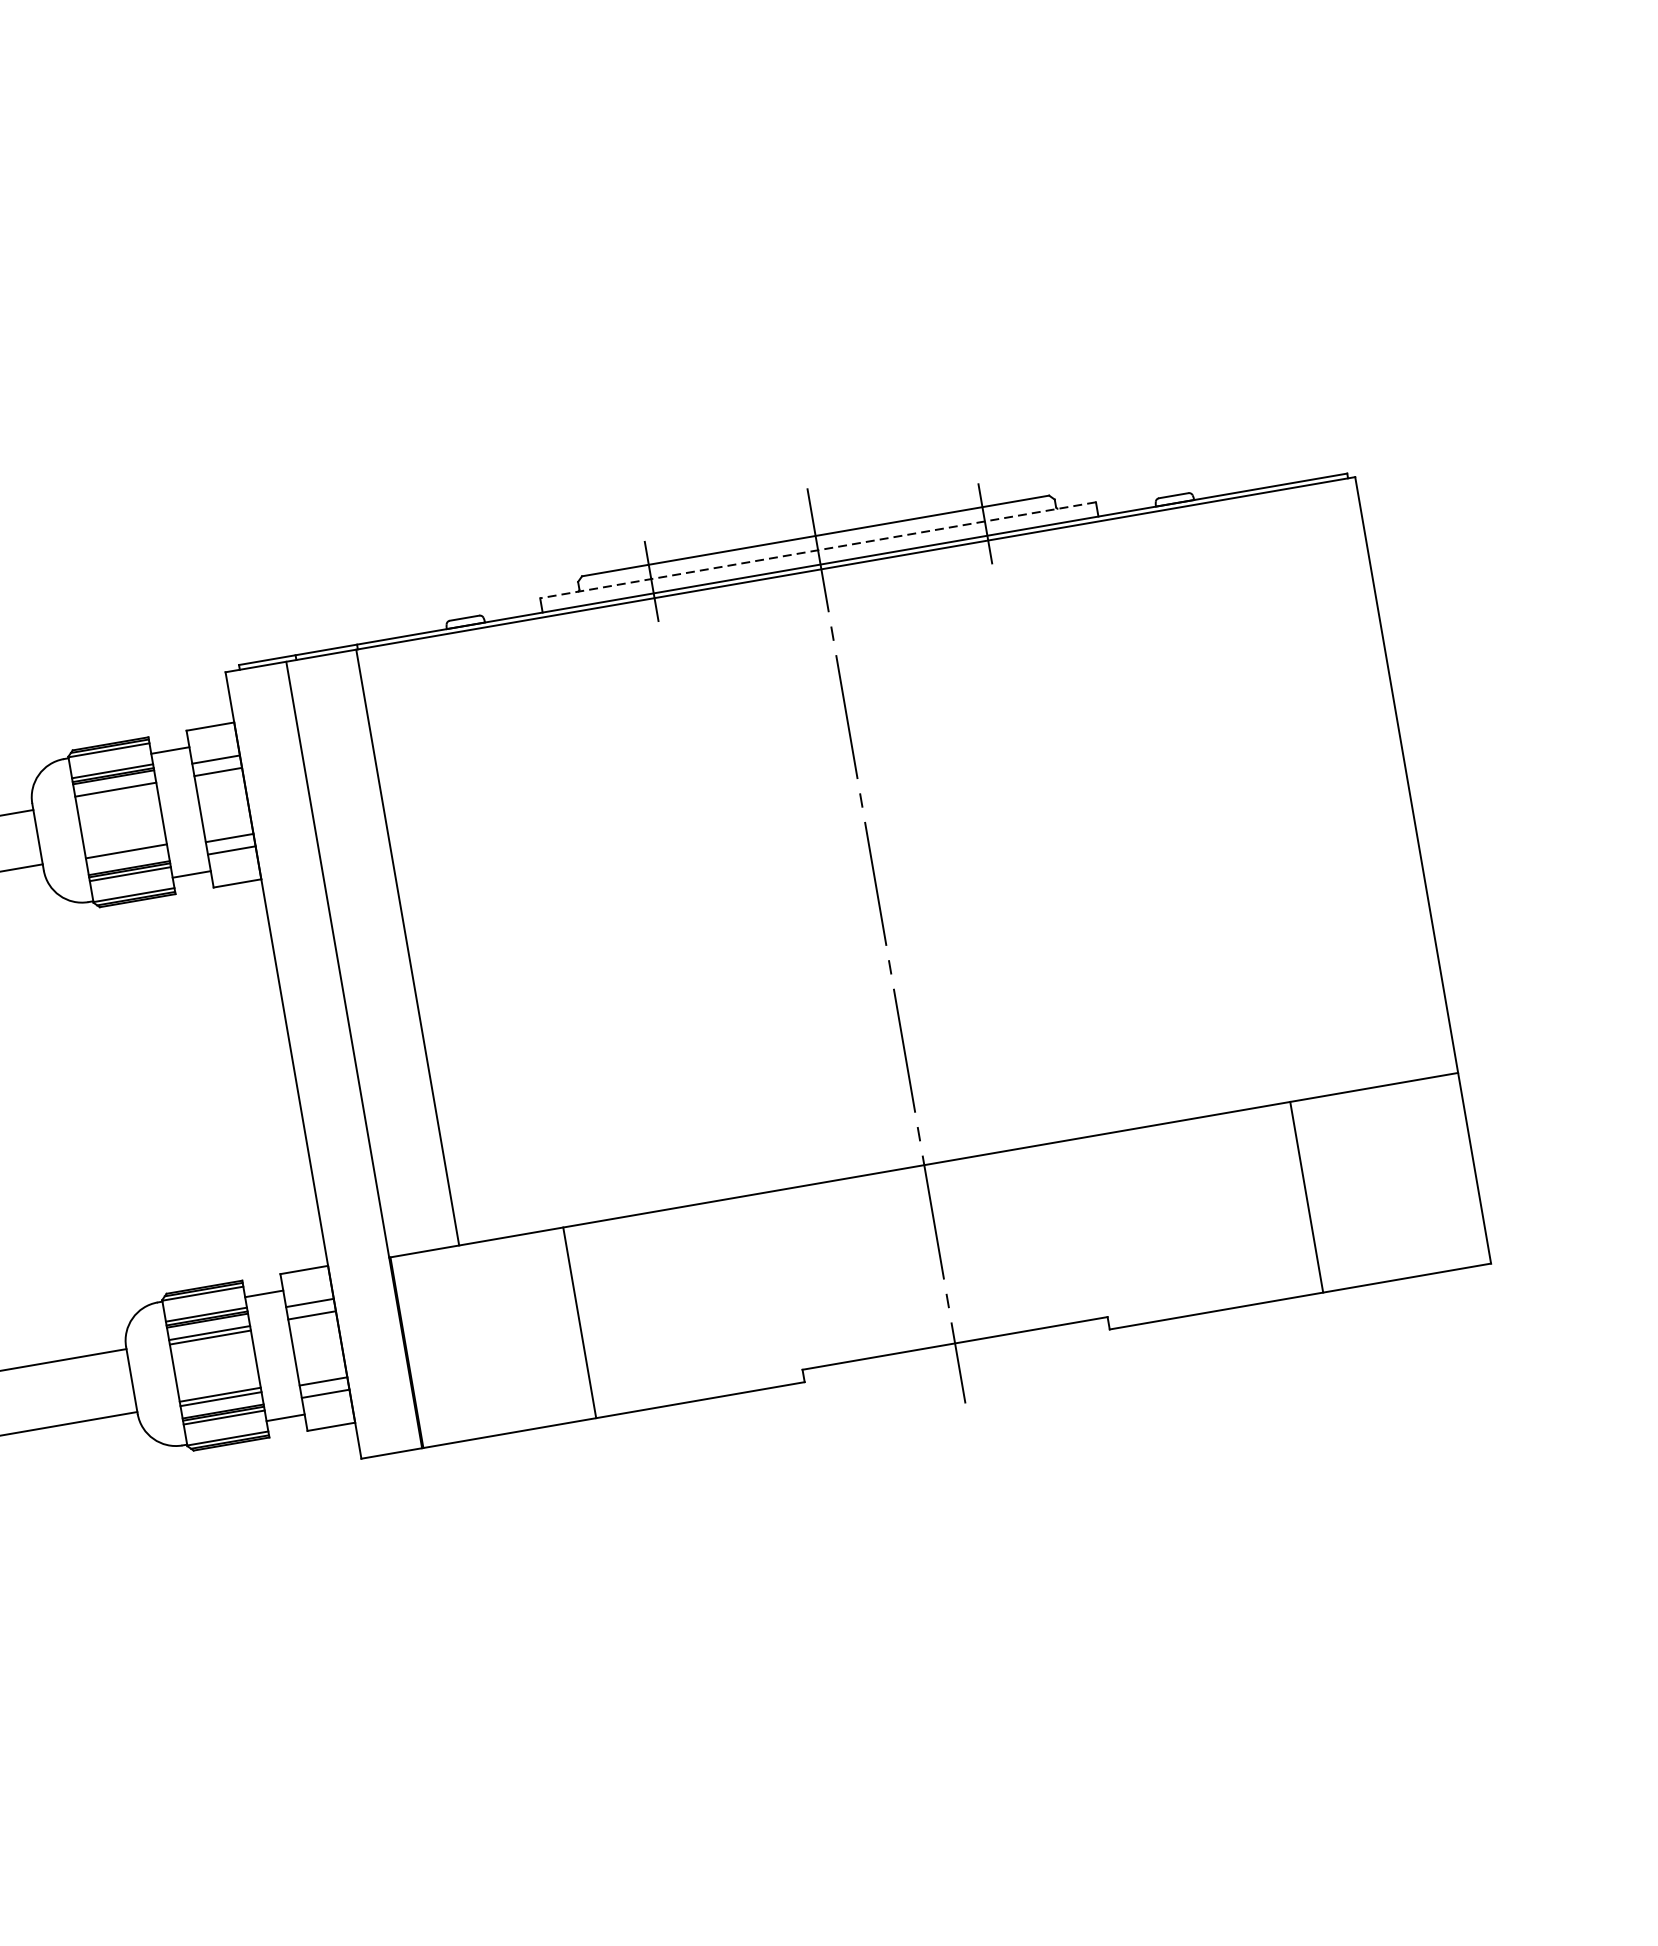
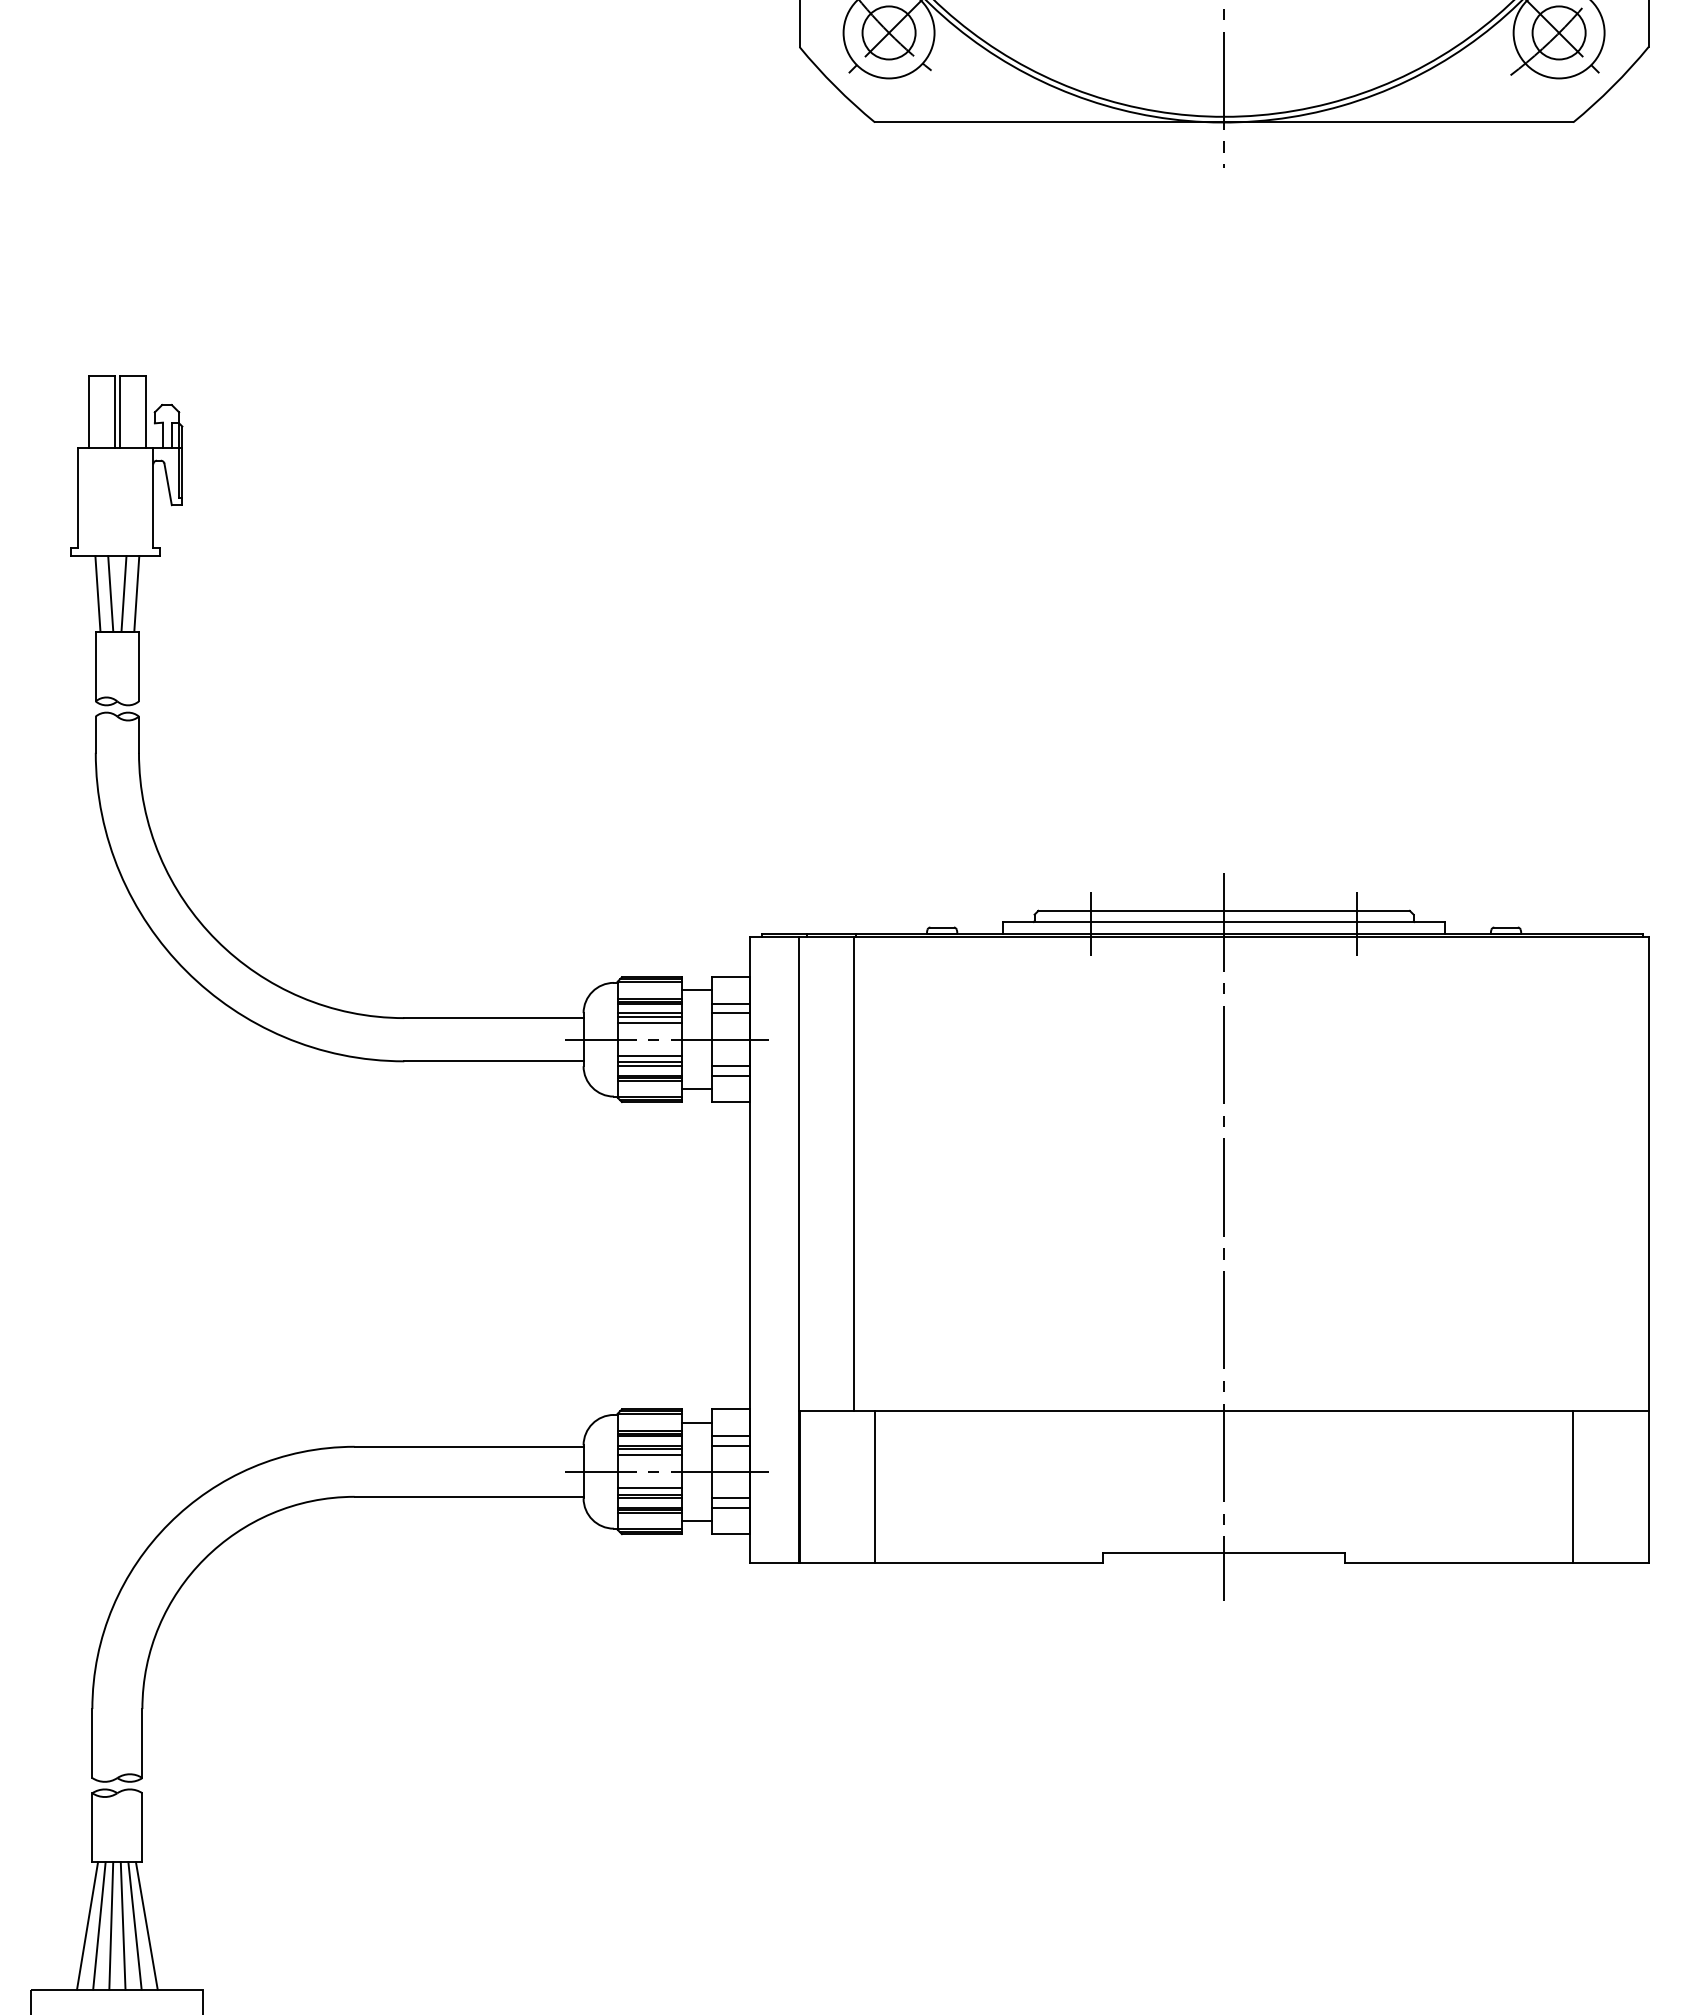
line: (818, 550) -> (1224, 922), dashed -> solid
line: (115, 793) -> (649, 1016), added
line: (117, 802) -> (649, 1023), added
line: (142, 818) -> (666, 1039), added
line: (124, 843) -> (649, 1056), added
line: (126, 855) -> (649, 1065), added
line: (1307, 1196) -> (1573, 1486), moved
line: (580, 1322) -> (875, 1486), moved
line: (211, 1345) -> (649, 1455), added
line: (236, 1362) -> (666, 1471), added
line: (218, 1387) -> (649, 1488), added

